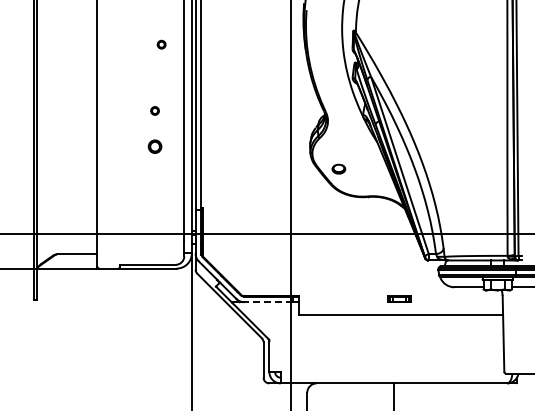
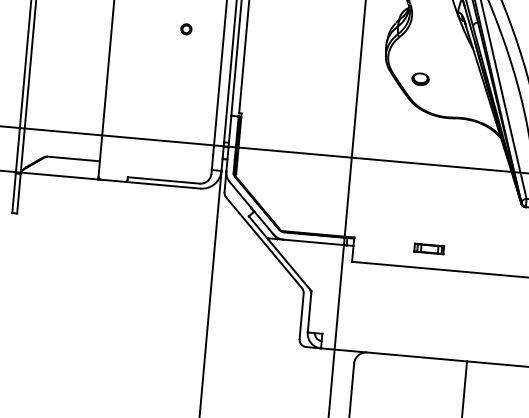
part: (154, 146) -> (185, 28), size x0.62
part: (399, 298) -> (429, 247), moved
line: (268, 302) -> (314, 242), dashed -> solid

